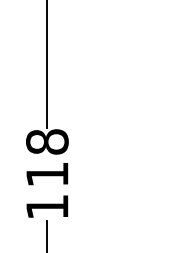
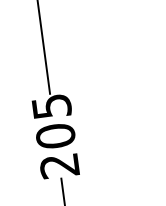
text: (47, 174) -> (55, 136), 118 -> 205

